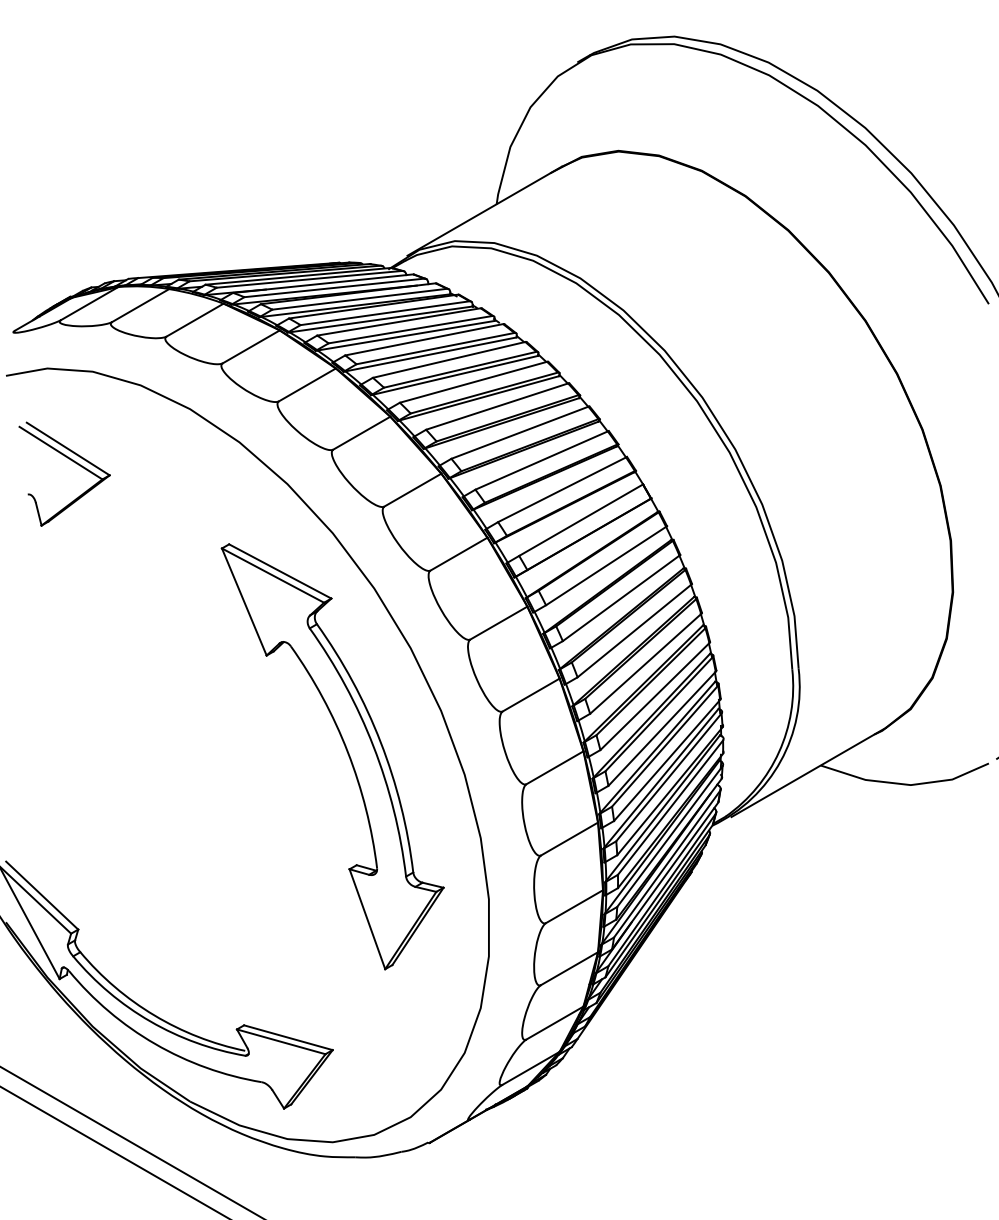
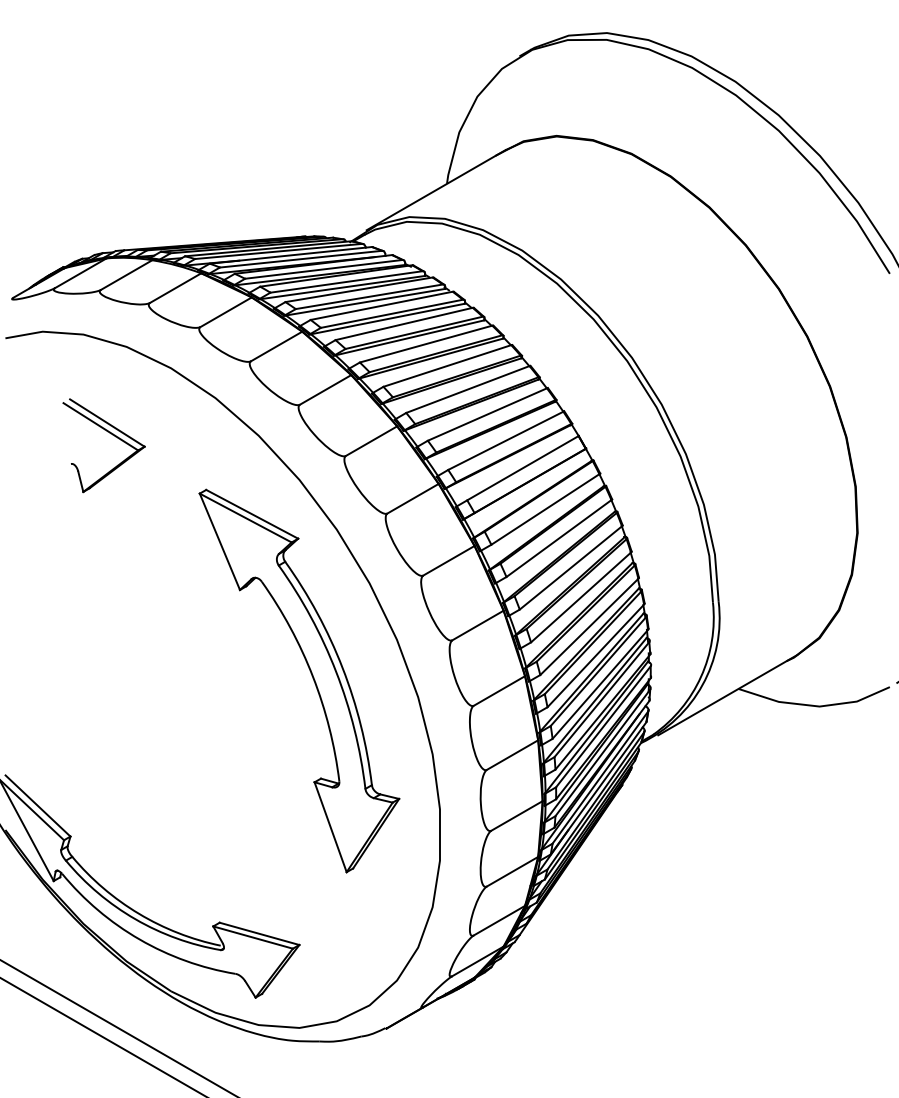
part: (73, 462) -> (112, 435), moved

